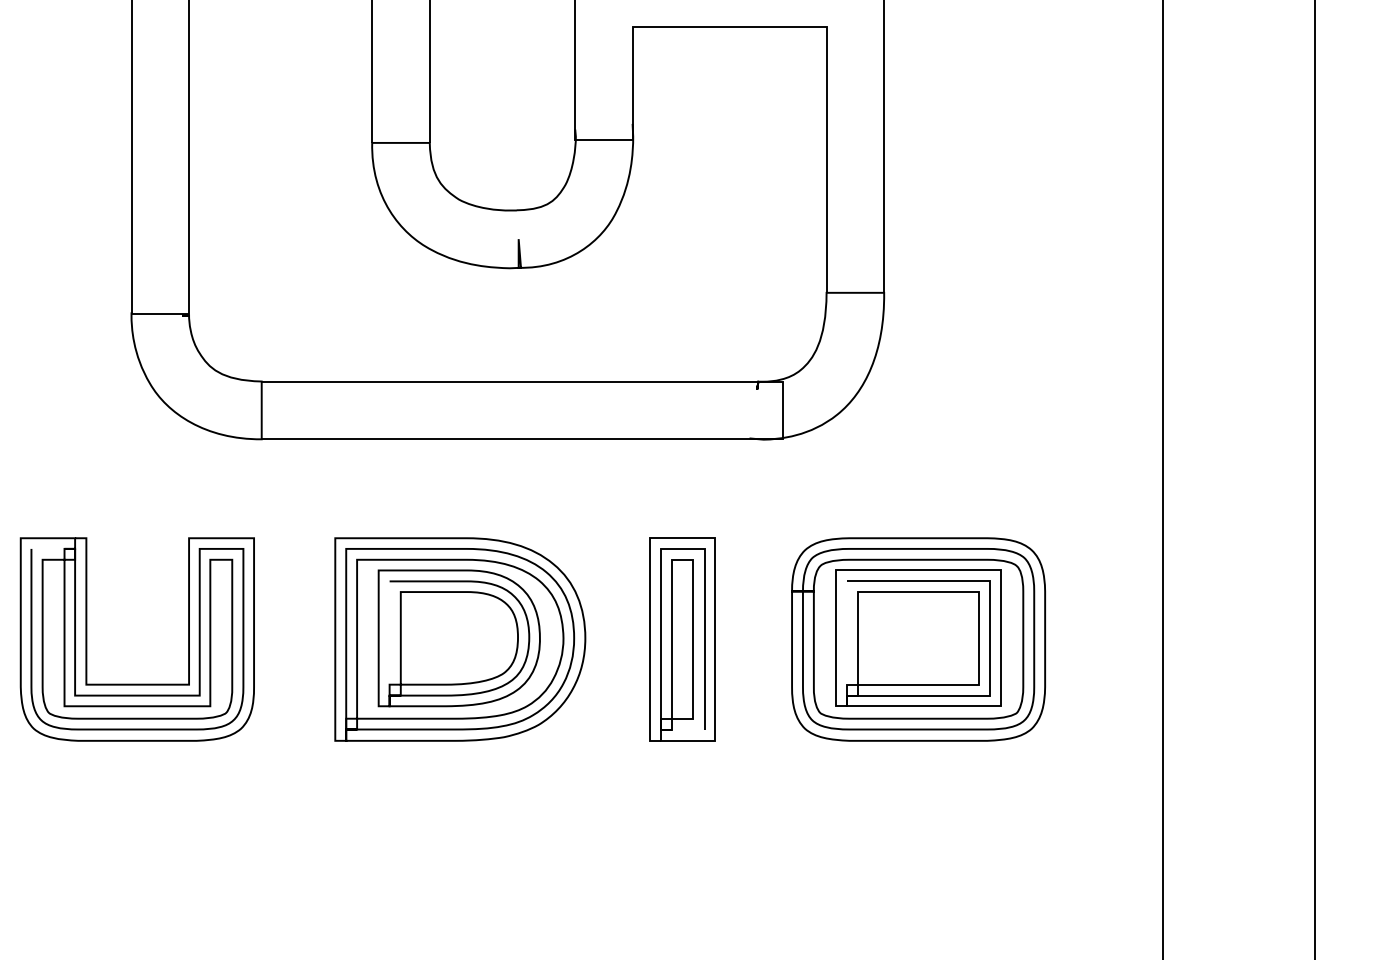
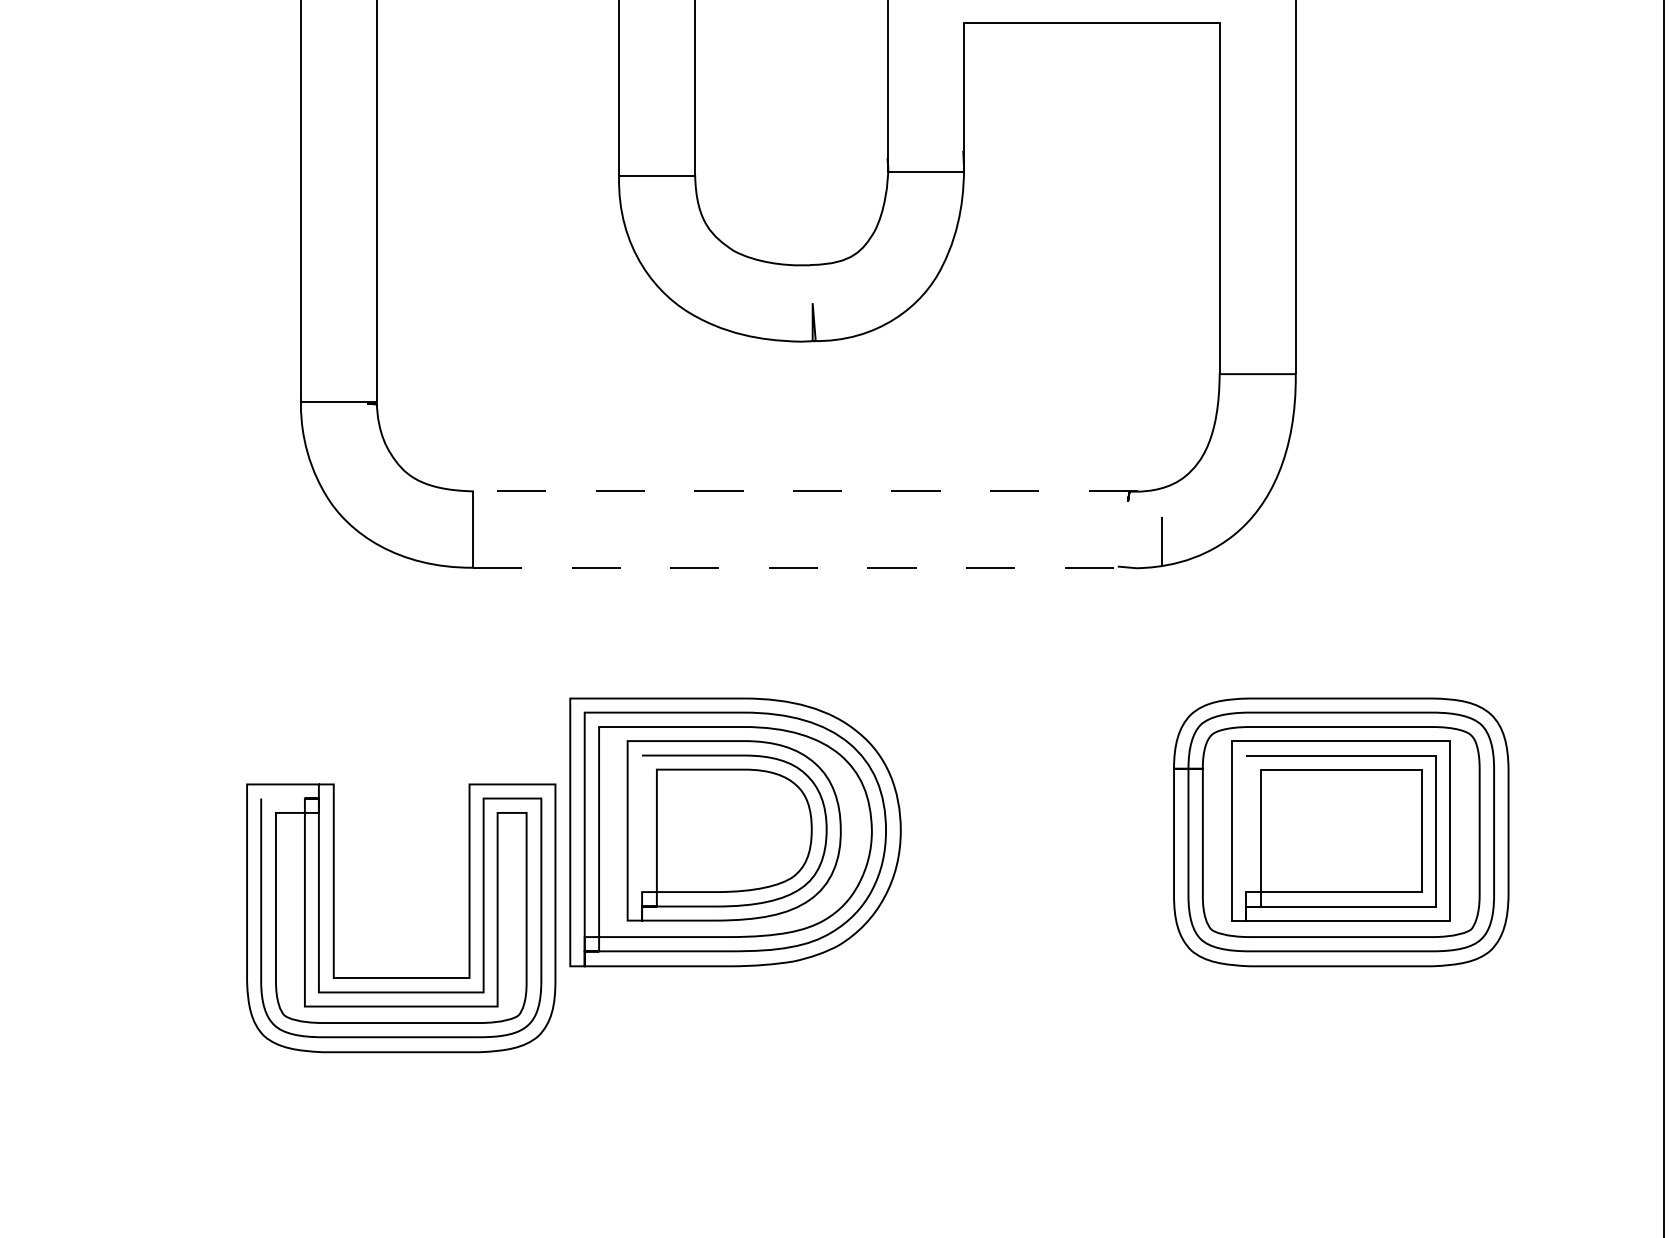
line: (782, 410) -> (1161, 529), solid -> dashed
part: (682, 639) -> (1029, 832), removed
part: (136, 683) -> (400, 976), moved

